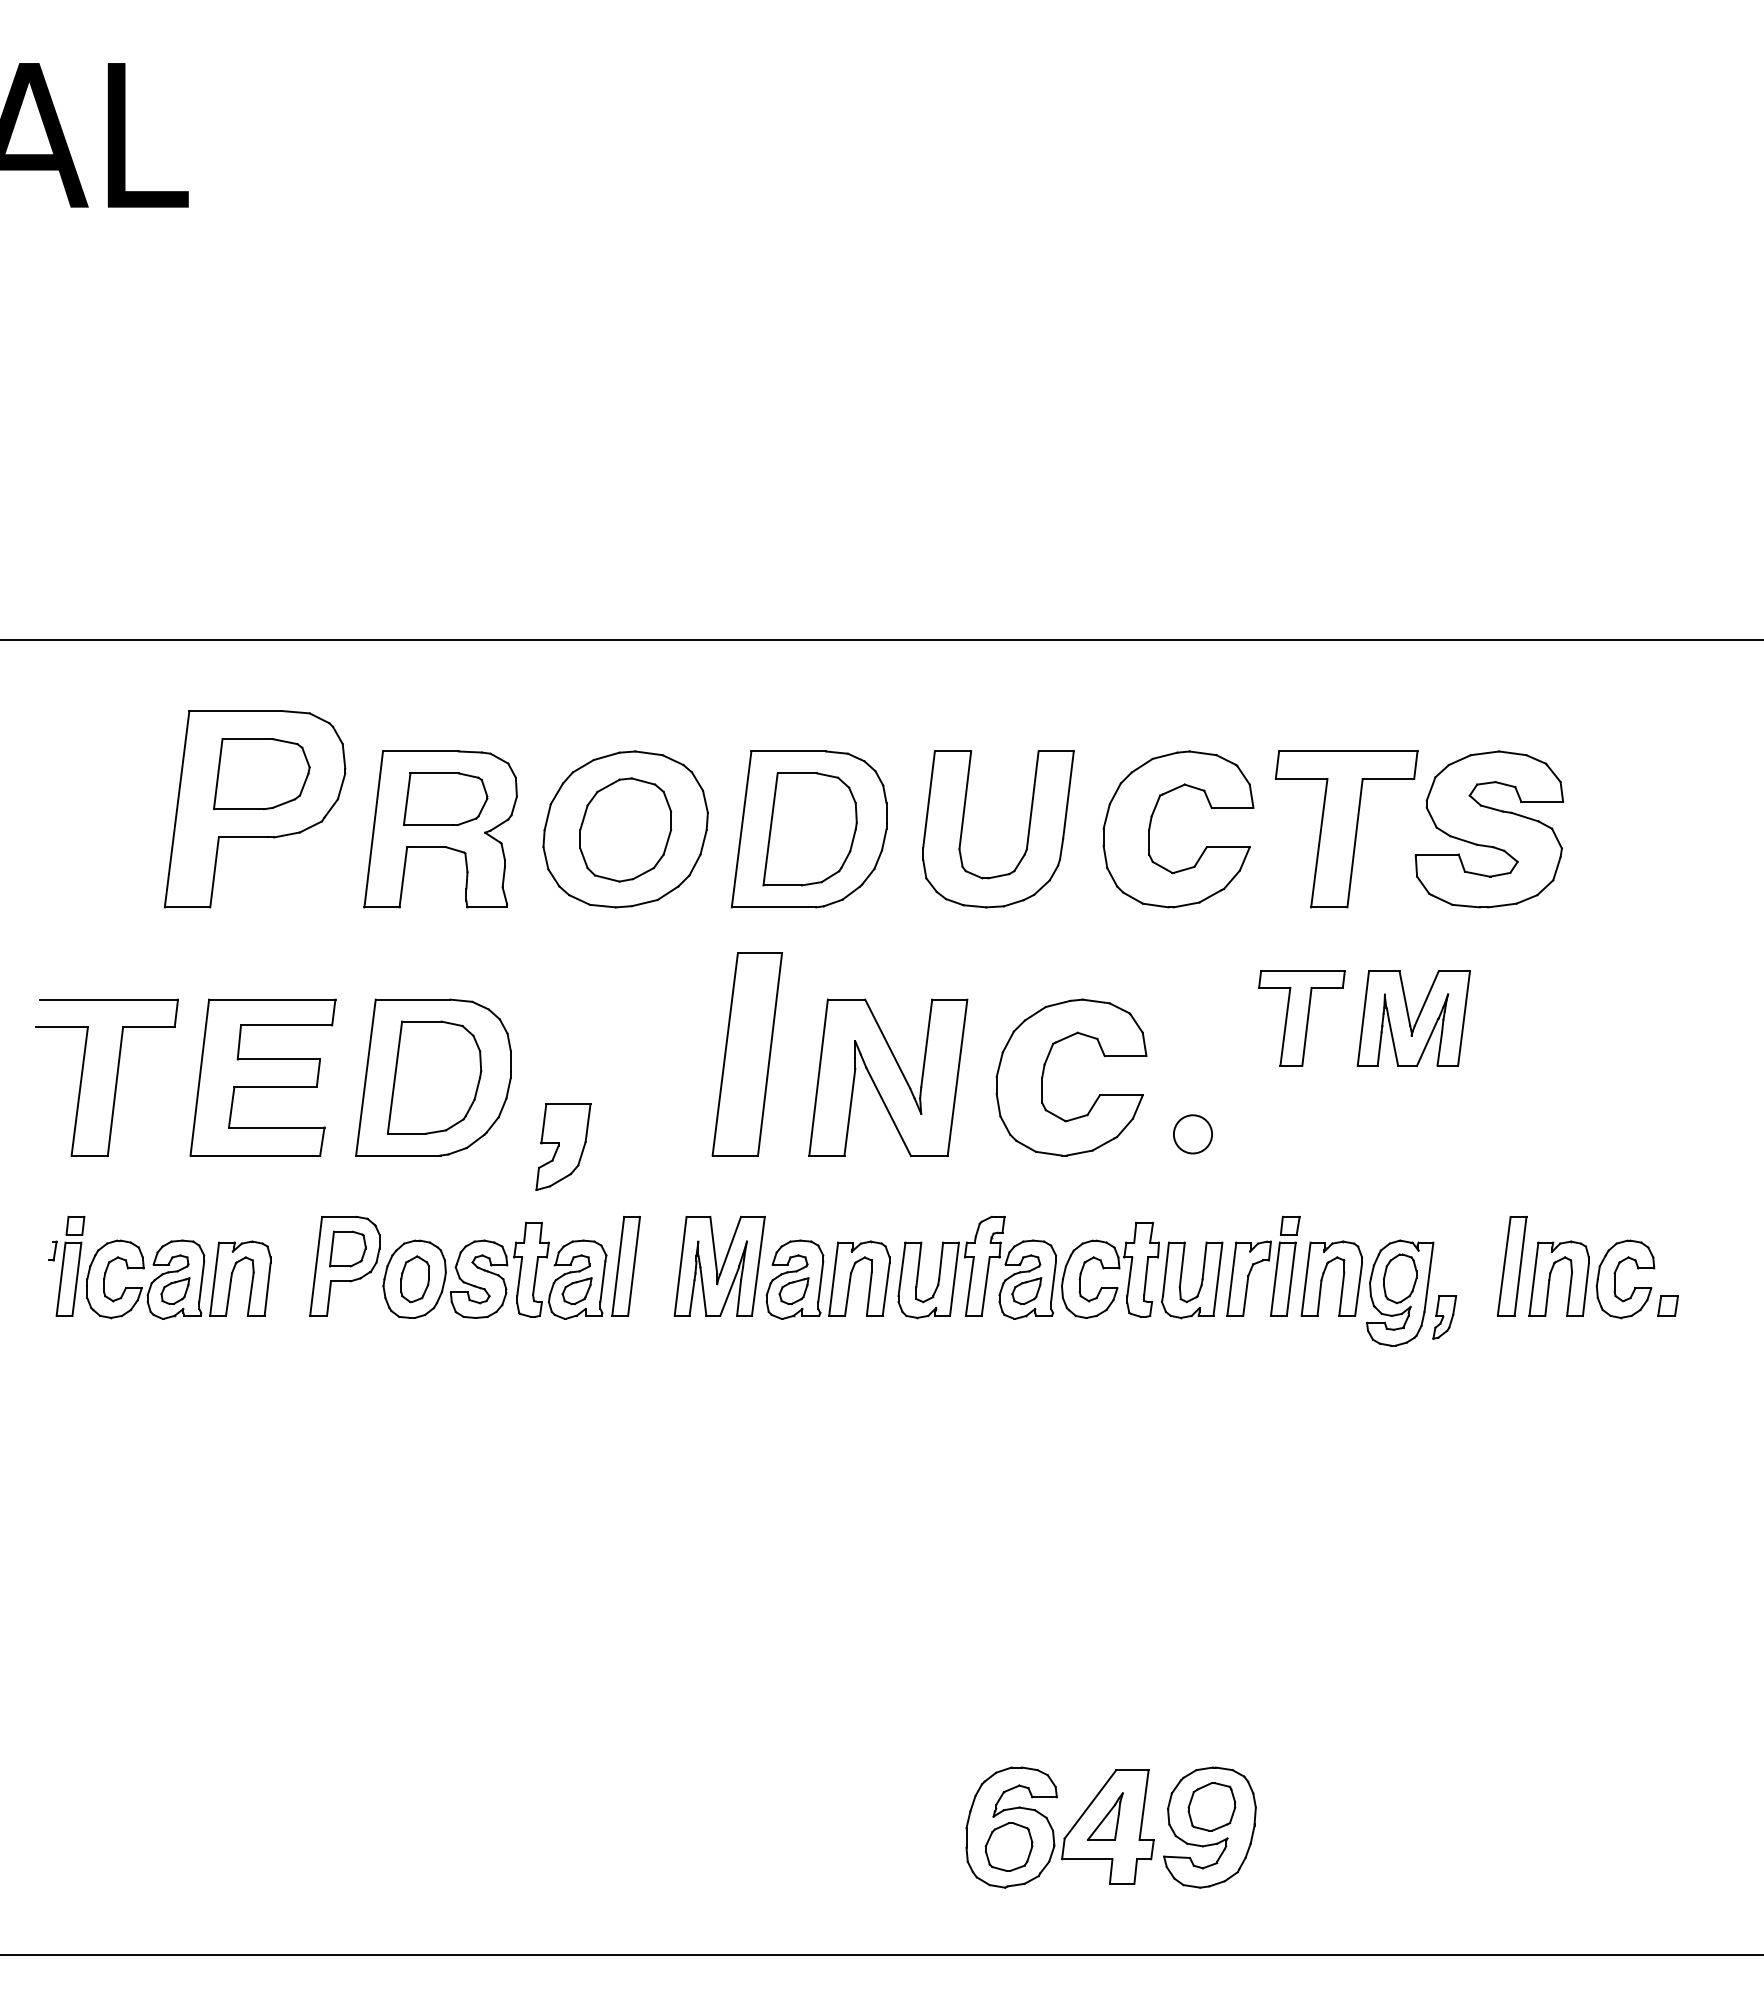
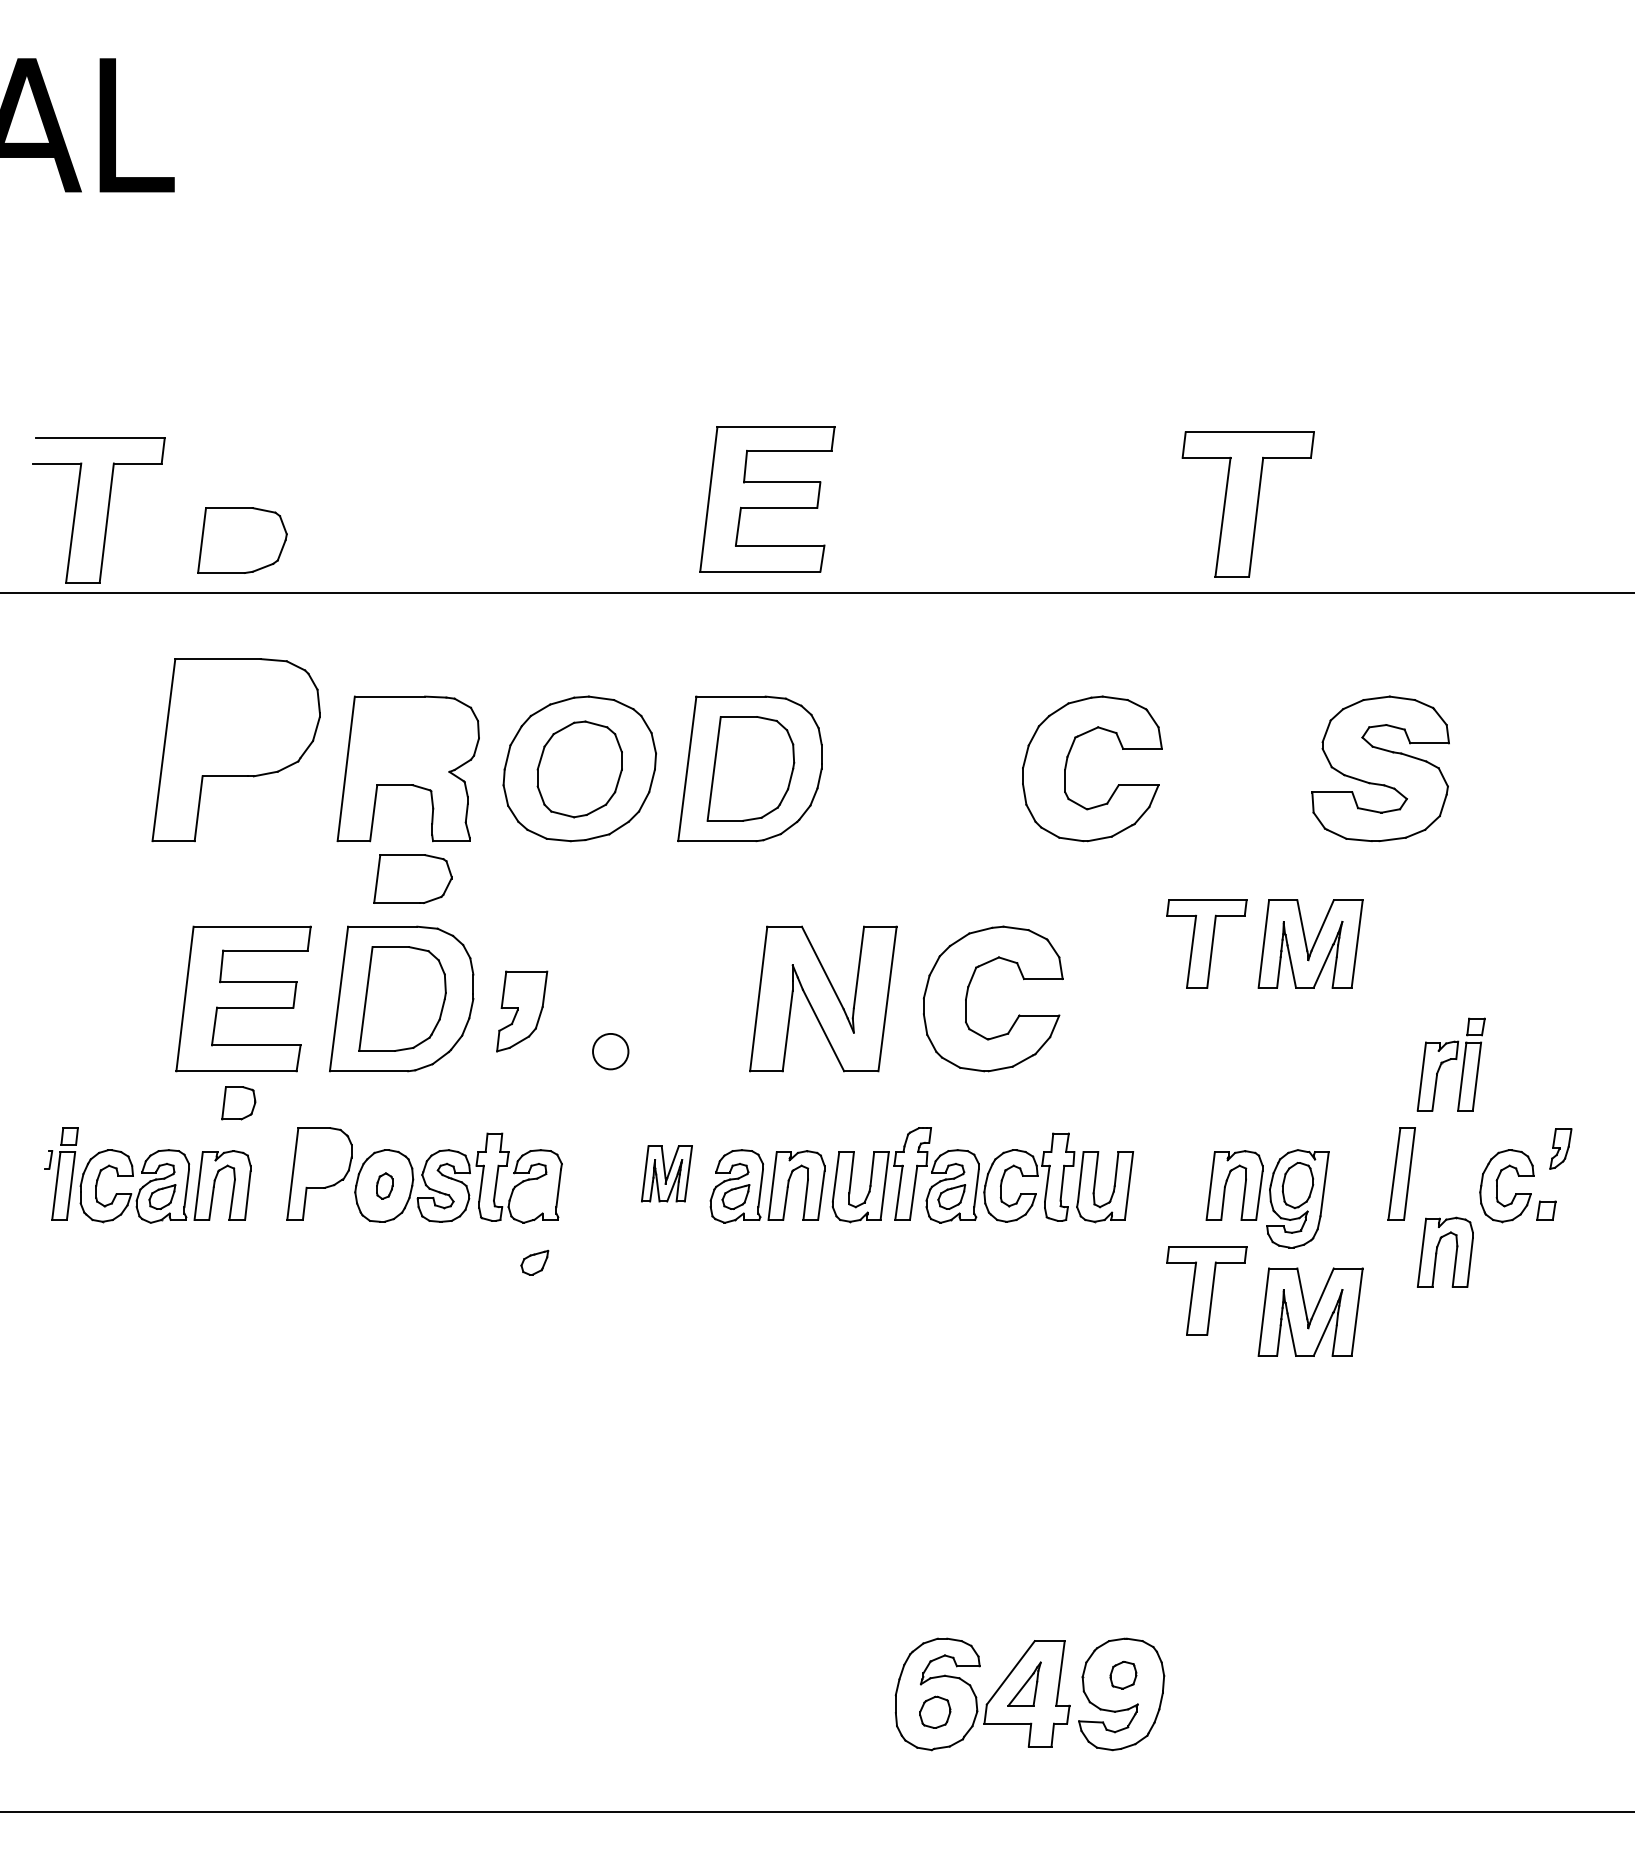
part: (827, 538) -> (766, 499), added
part: (261, 774) -> (242, 540), moved
part: (445, 799) -> (412, 879), moved
part: (1346, 829) -> (1248, 504), moved
part: (1027, 833) -> (952, 772), removed
part: (746, 1054) -> (691, 977), removed
part: (115, 1080) -> (106, 513), moved
circle: (1192, 1134) -> (610, 1051), moved
part: (563, 1146) -> (522, 1010), moved
part: (347, 1248) -> (238, 1102), moved
part: (719, 1265) -> (666, 1173), size x0.6
part: (1263, 1265) -> (1451, 1063), moved
part: (625, 1266) -> (579, 1174), removed
part: (1550, 1278) -> (1437, 1252), moved
part: (415, 1279) -> (384, 1186), size x0.6
part: (576, 1291) -> (534, 1263), moved
part: (1444, 1317) -> (1560, 1149), moved
part: (1301, 1392) -> (1206, 1290), added
part: (1413, 1415) -> (1310, 1312), added
part: (1211, 1806) -> (1123, 1674), size x0.6
part: (1008, 1846) -> (934, 1711), size x0.7

